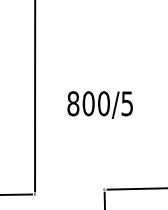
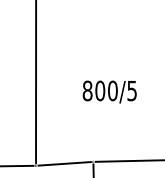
text: (99, 104) -> (109, 91), moved
line: (69, 191) -> (64, 163), added

